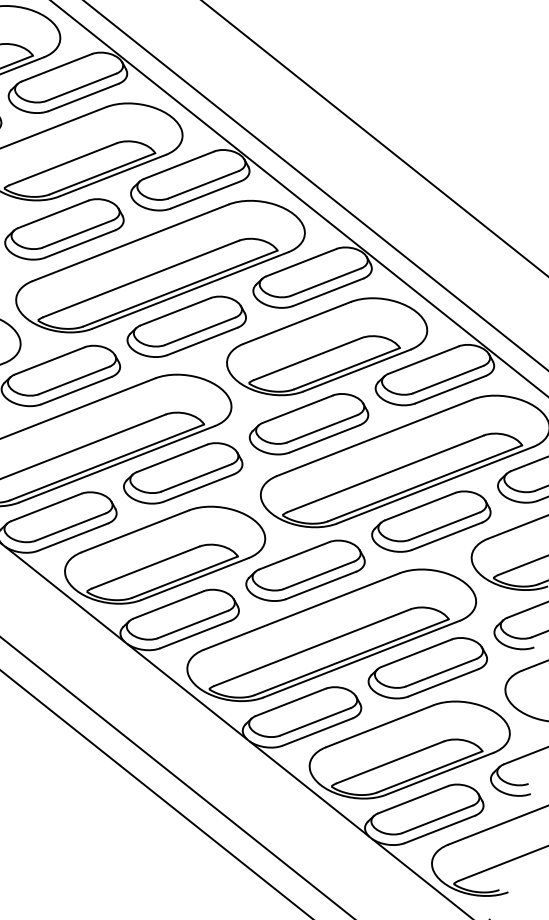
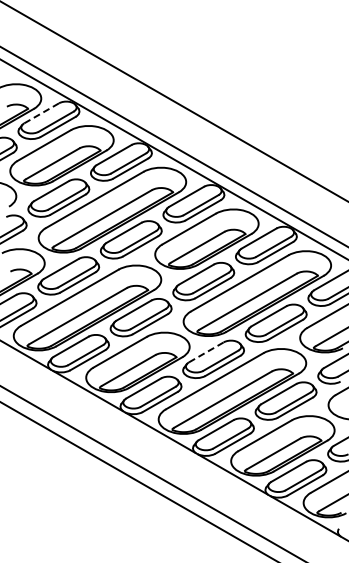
line: (58, 68) -> (42, 113), solid -> dashed
line: (294, 556) -> (206, 352), solid -> dashed

